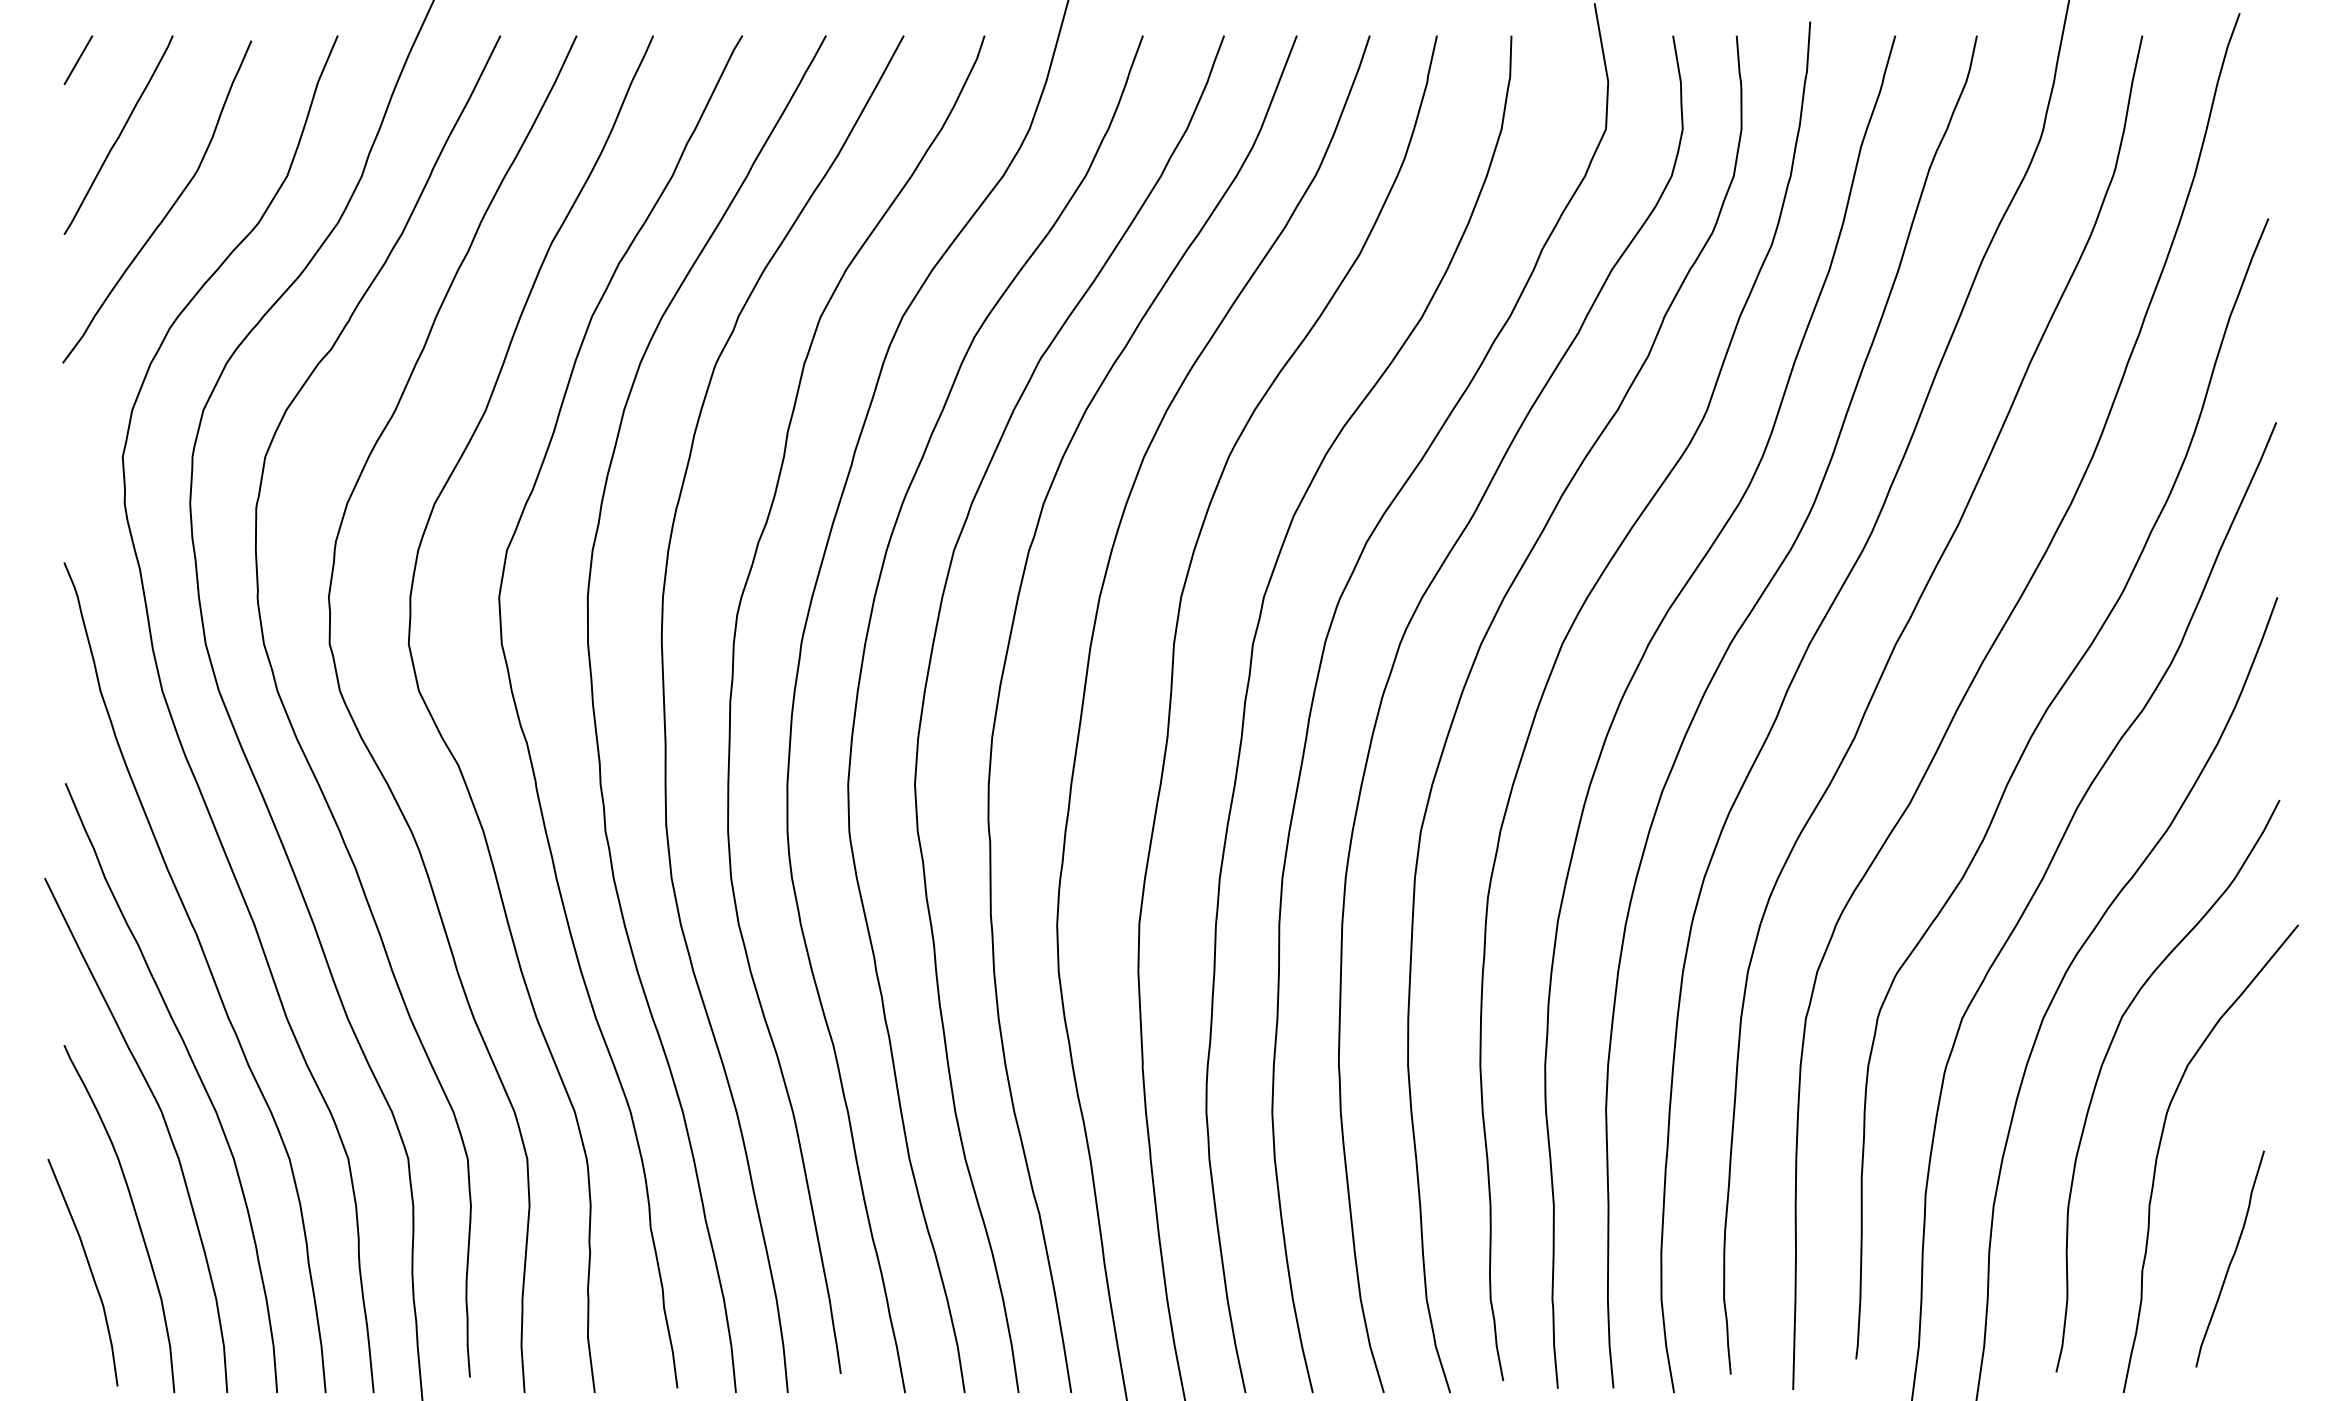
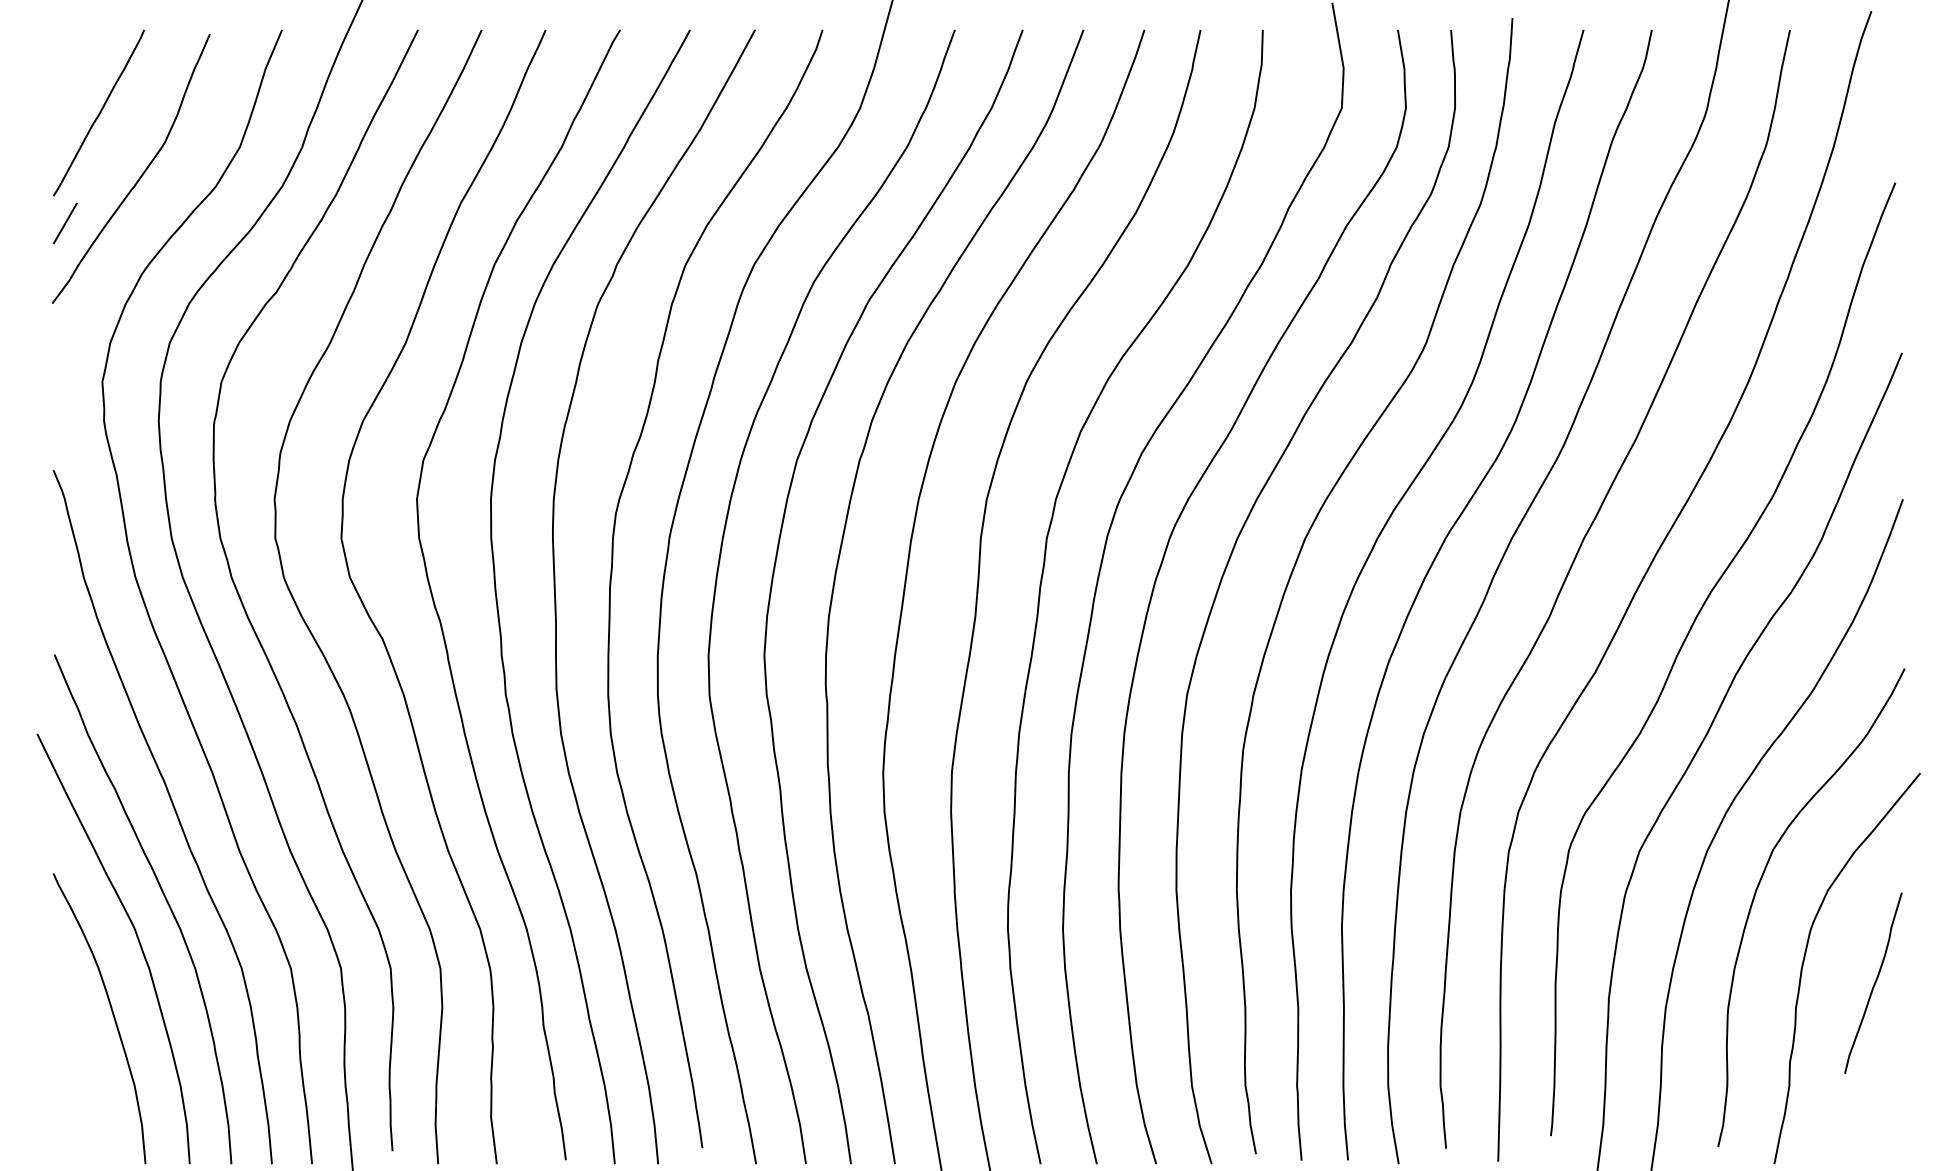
line: (77, 60) -> (64, 223), moved
curve: (2231, 1258) -> (1874, 982), moved
curve: (89, 1270) -> (74, 1061), removed

